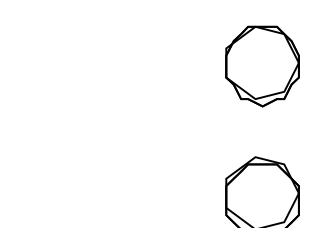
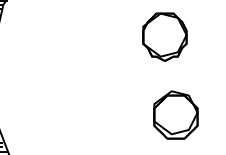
part: (261, 65) -> (164, 36), moved

